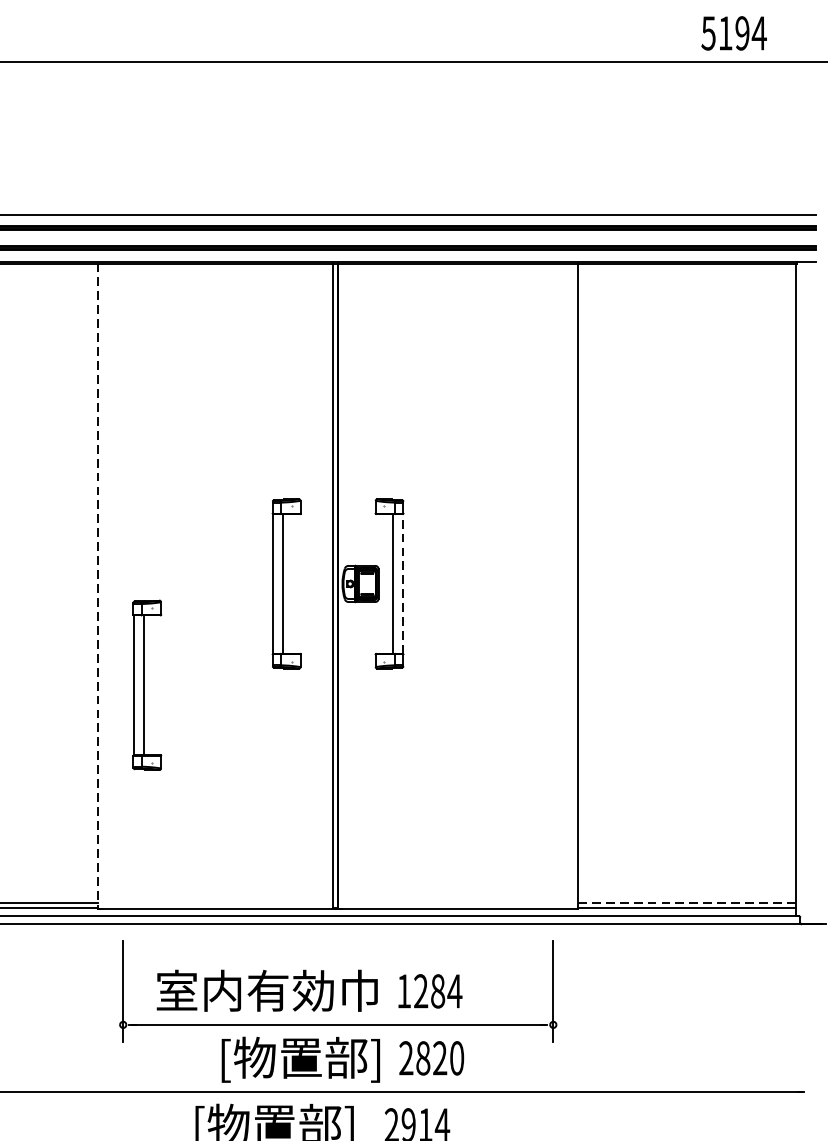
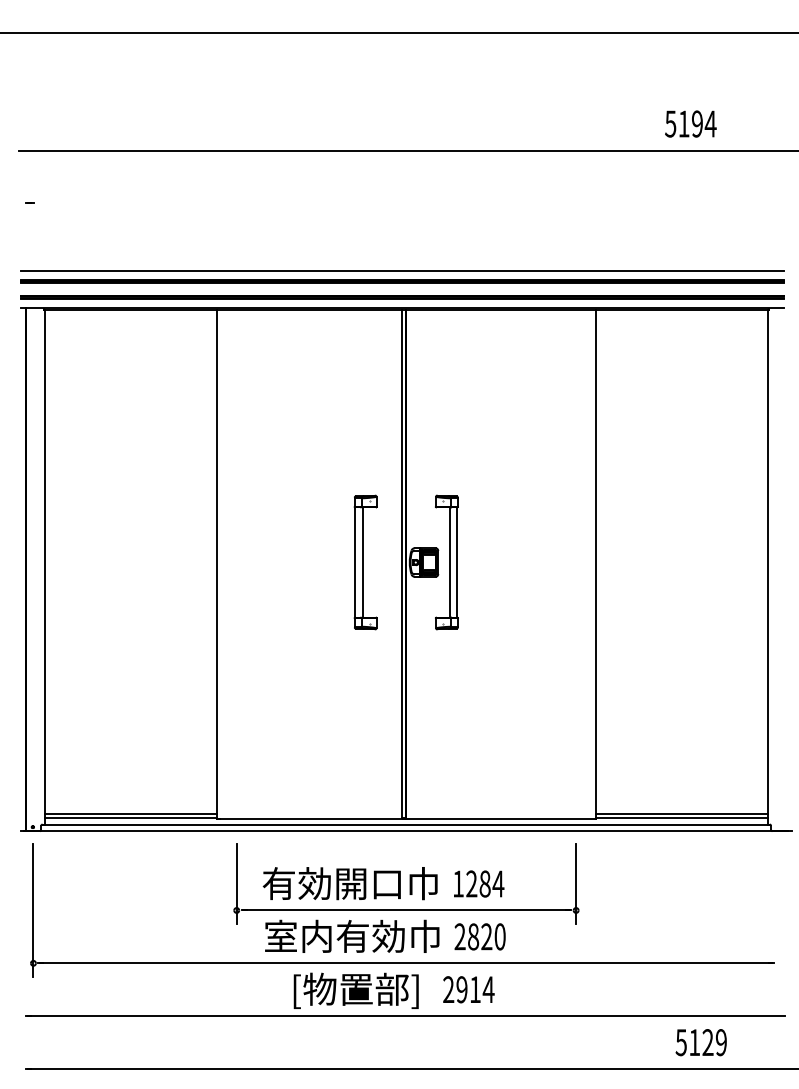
text: (733, 32) -> (690, 123), moved
line: (402, 583) -> (457, 562), dashed -> solid
line: (97, 586) -> (216, 564), dashed -> solid
part: (147, 685) -> (255, 642), removed
line: (686, 901) -> (681, 813), dashed -> solid
text: (244, 990) -> (332, 883), 室内有効巾 -> 有効開口巾
text: (269, 1059) -> (352, 937), [物置部] -> 室内有効巾

